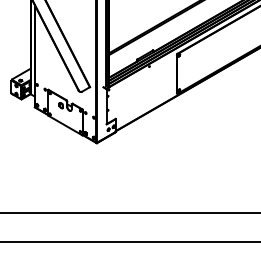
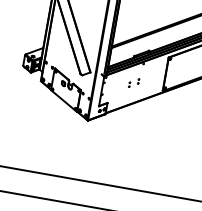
part: (142, 90) -> (134, 83), added

